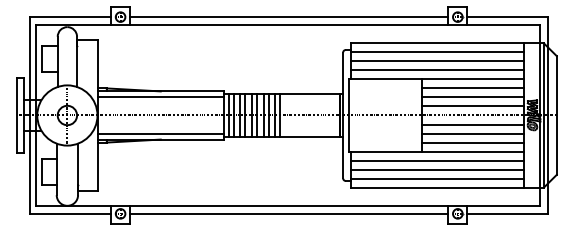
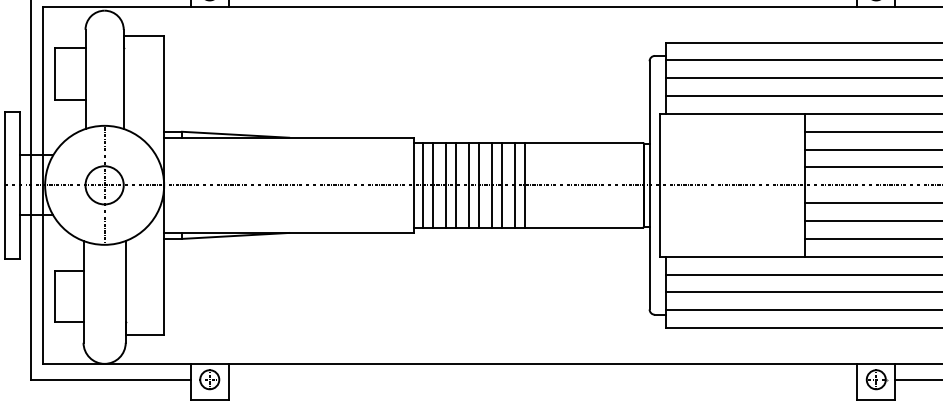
line: (160, 97) -> (288, 149), removed
line: (160, 133) -> (288, 220), removed
line: (289, 213) -> (543, 379), removed

